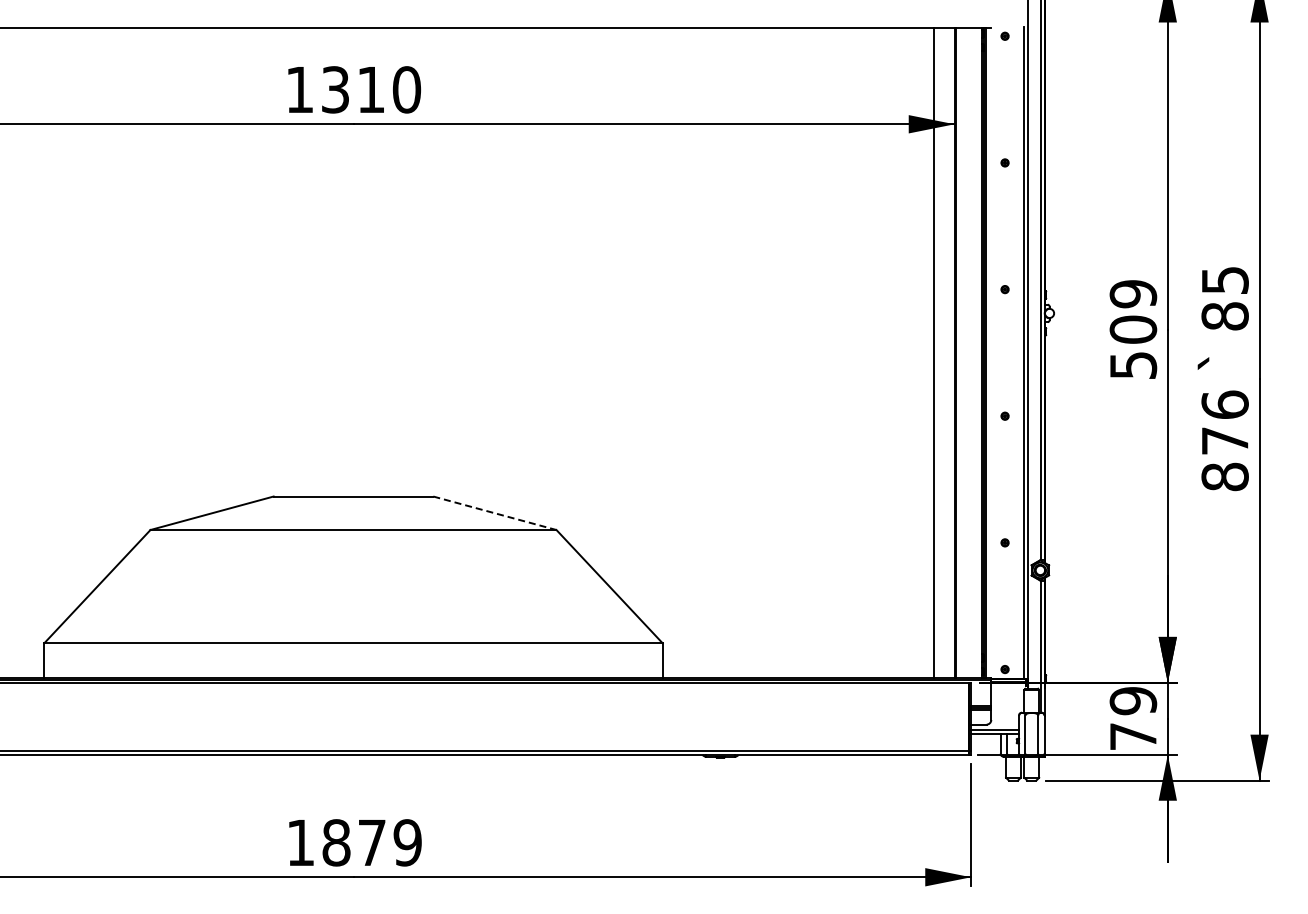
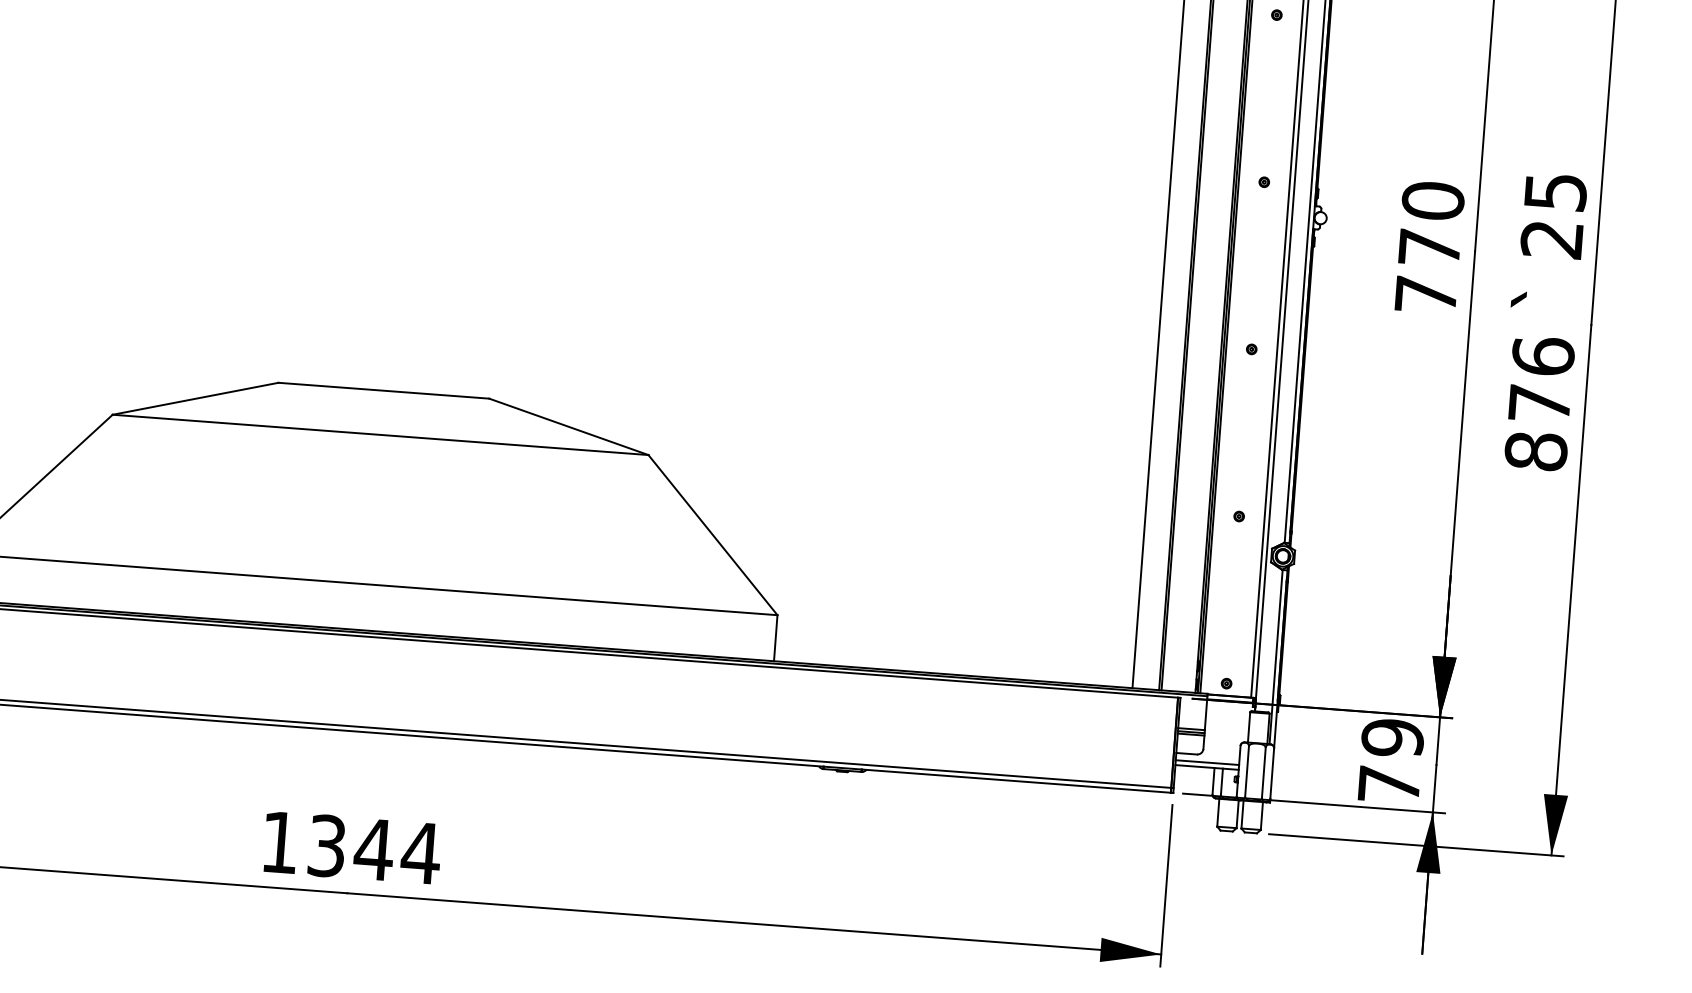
text: (1224, 316) -> (1551, 239), 85 -> 25
text: (1133, 329) -> (1429, 247), 509 -> 770
line: (494, 513) -> (568, 427), dashed -> solid
text: (372, 842) -> (374, 849), 1879 -> 1344

